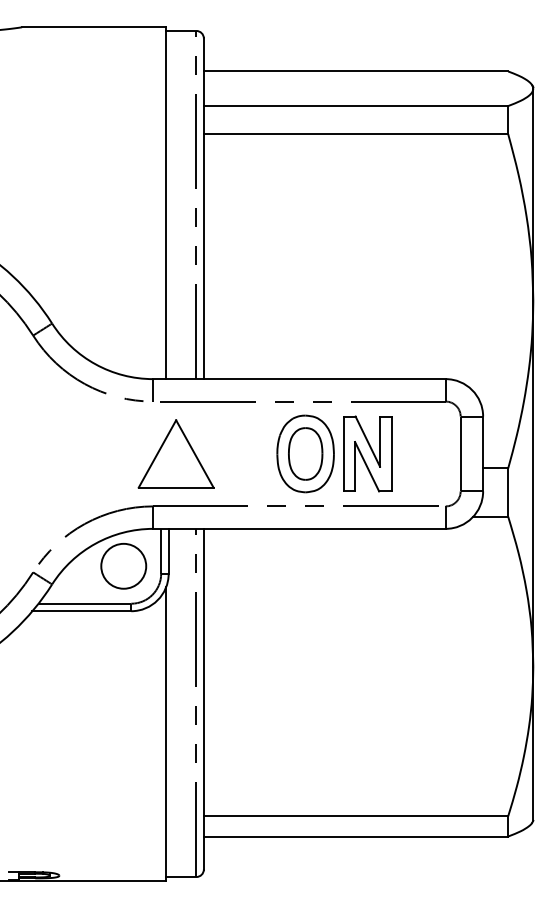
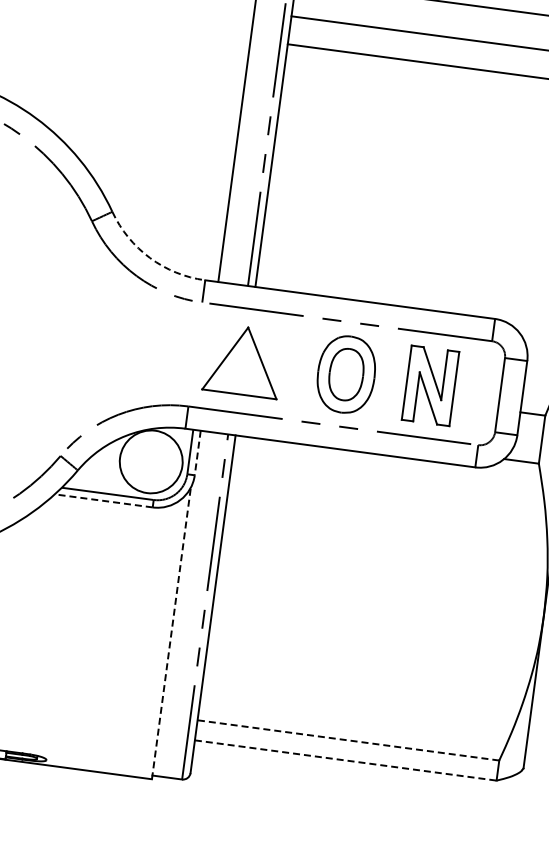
arc: (95, 364) -> (149, 258), solid -> dashed
part: (175, 453) -> (243, 360), moved
part: (367, 453) -> (430, 385), moved
line: (168, 551) -> (197, 453), solid -> dashed
circle: (123, 565) -> (151, 461), size x1.4
line: (81, 611) -> (103, 501), solid -> dashed
line: (166, 733) -> (171, 633), solid -> dashed
line: (355, 816) -> (347, 740), solid -> dashed
line: (356, 836) -> (346, 760), solid -> dashed

